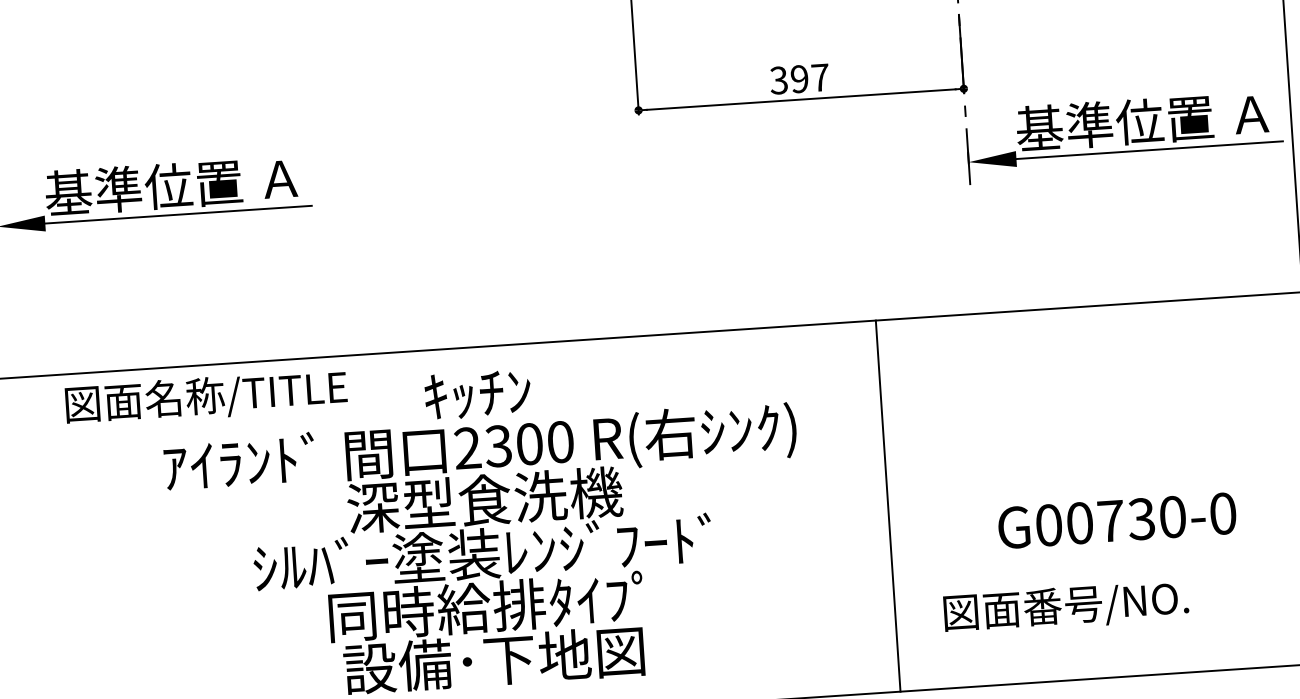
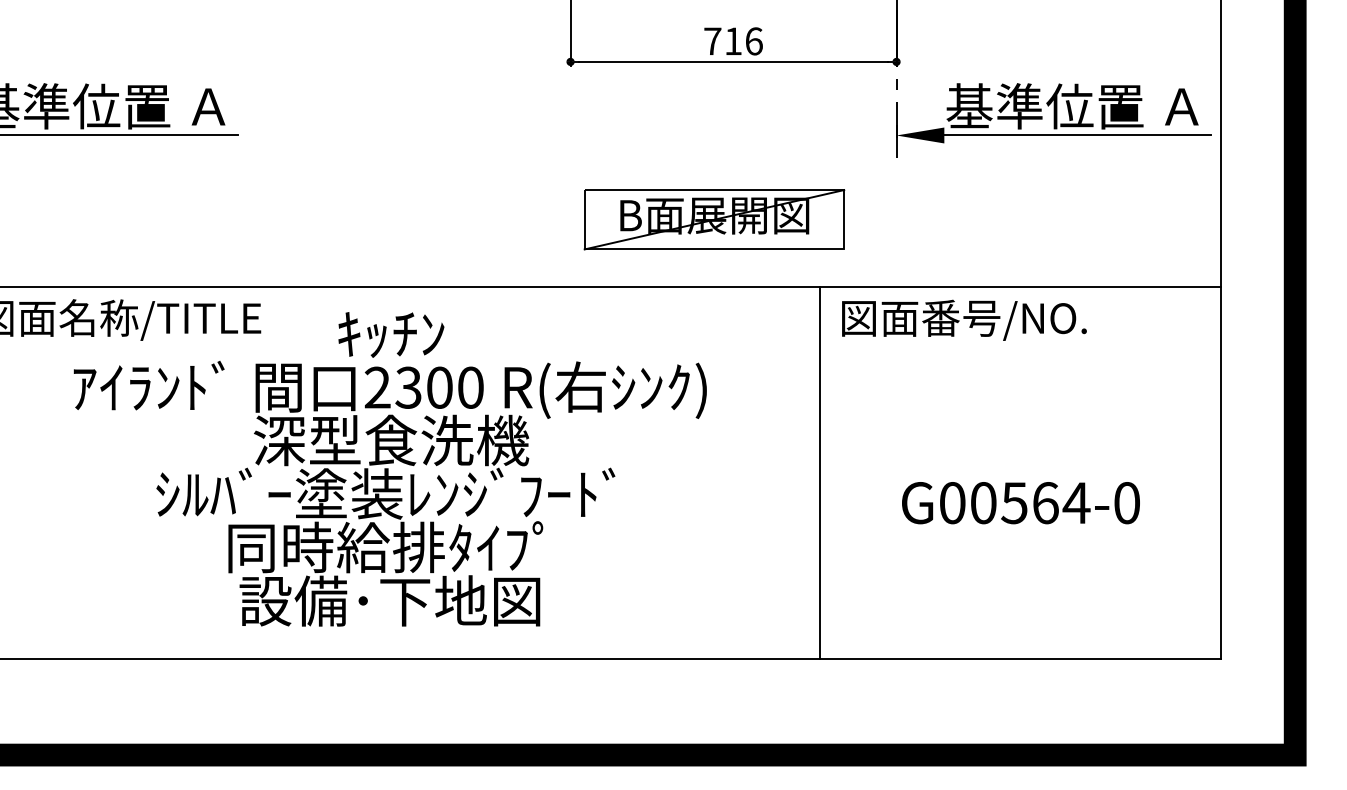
text: (798, 79) -> (732, 41), 397 -> 716
part: (792, 258) -> (714, 219), added
line: (888, 506) -> (820, 473), moved
text: (1141, 519) -> (1045, 503), G00730-0 -> G00564-0
text: (1066, 606) -> (964, 319), moved

